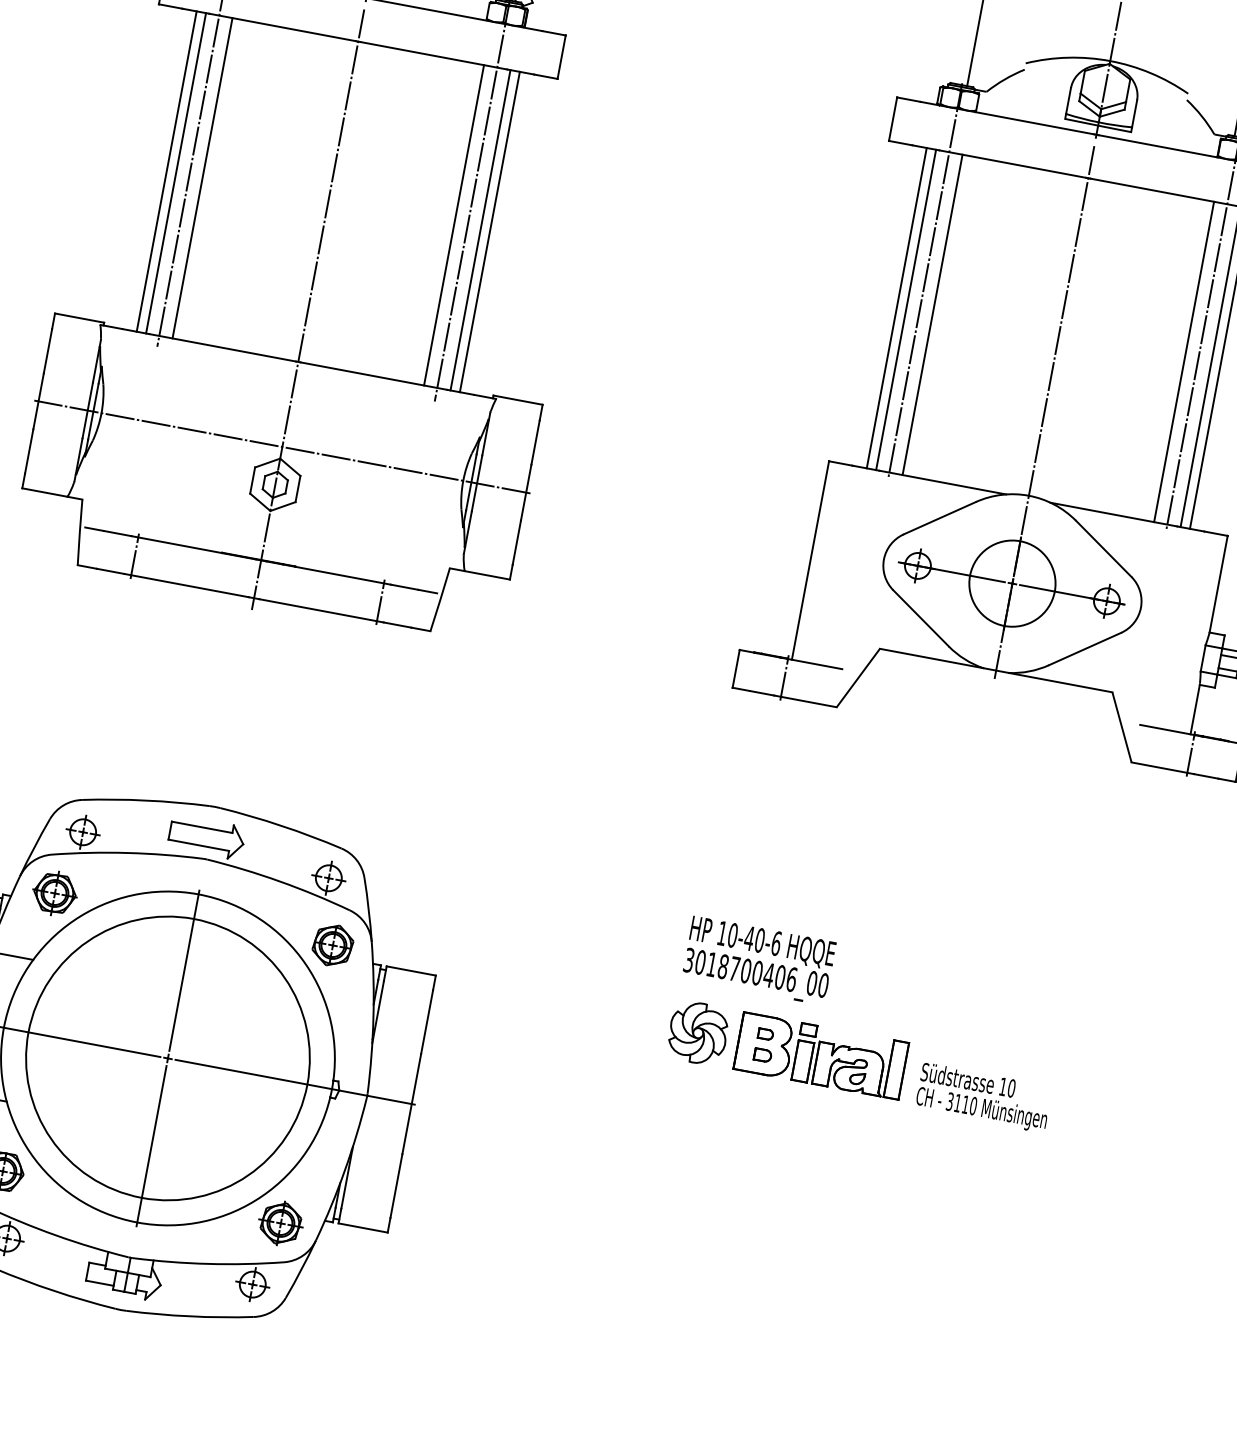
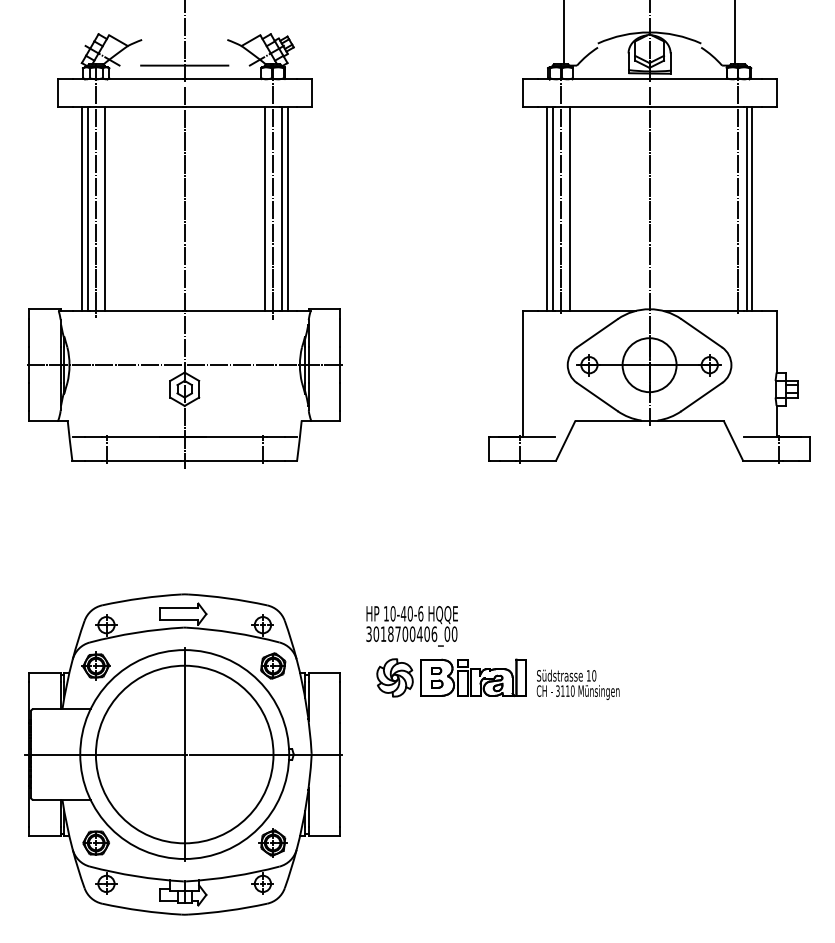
line: (1183, 362) -> (729, 209), removed
text: (758, 960) -> (411, 626), moved
part: (858, 1064) -> (497, 678), moved

